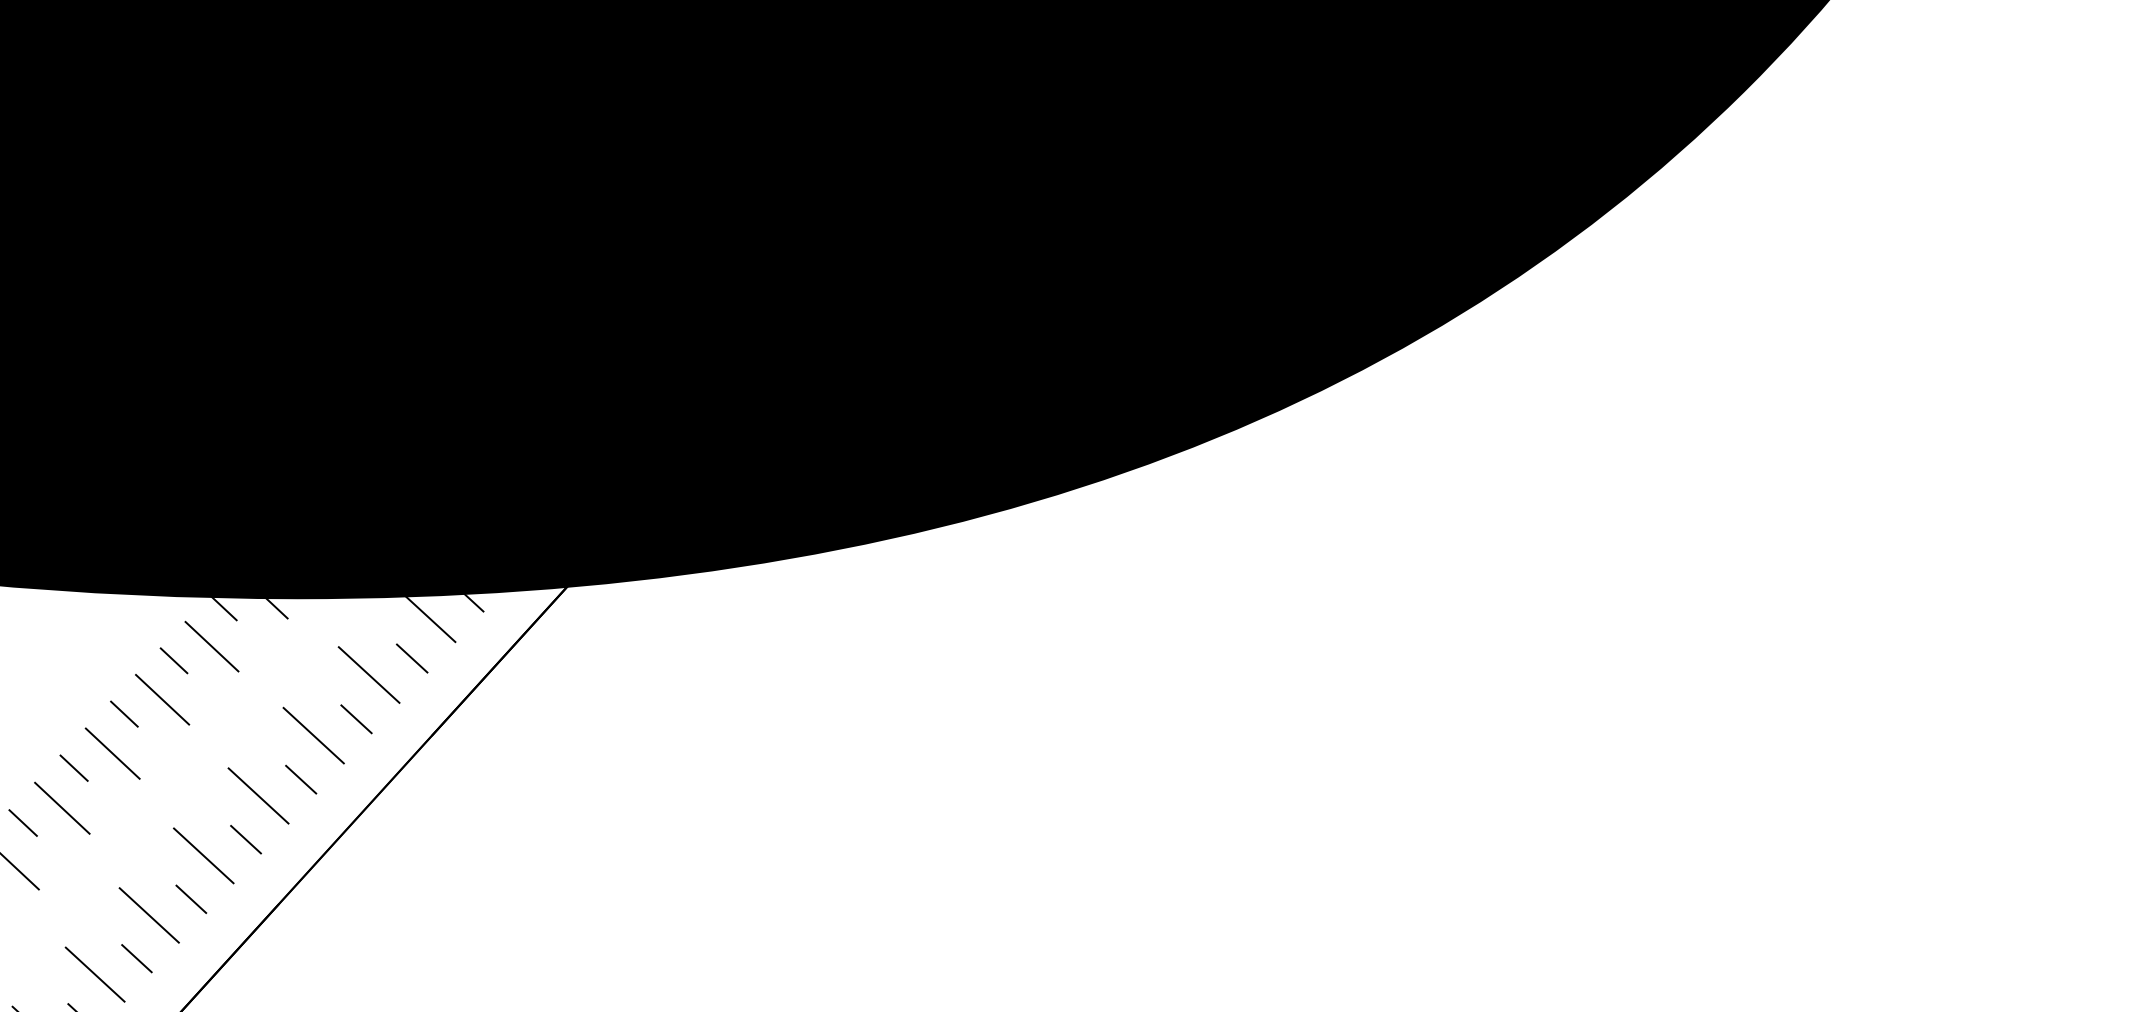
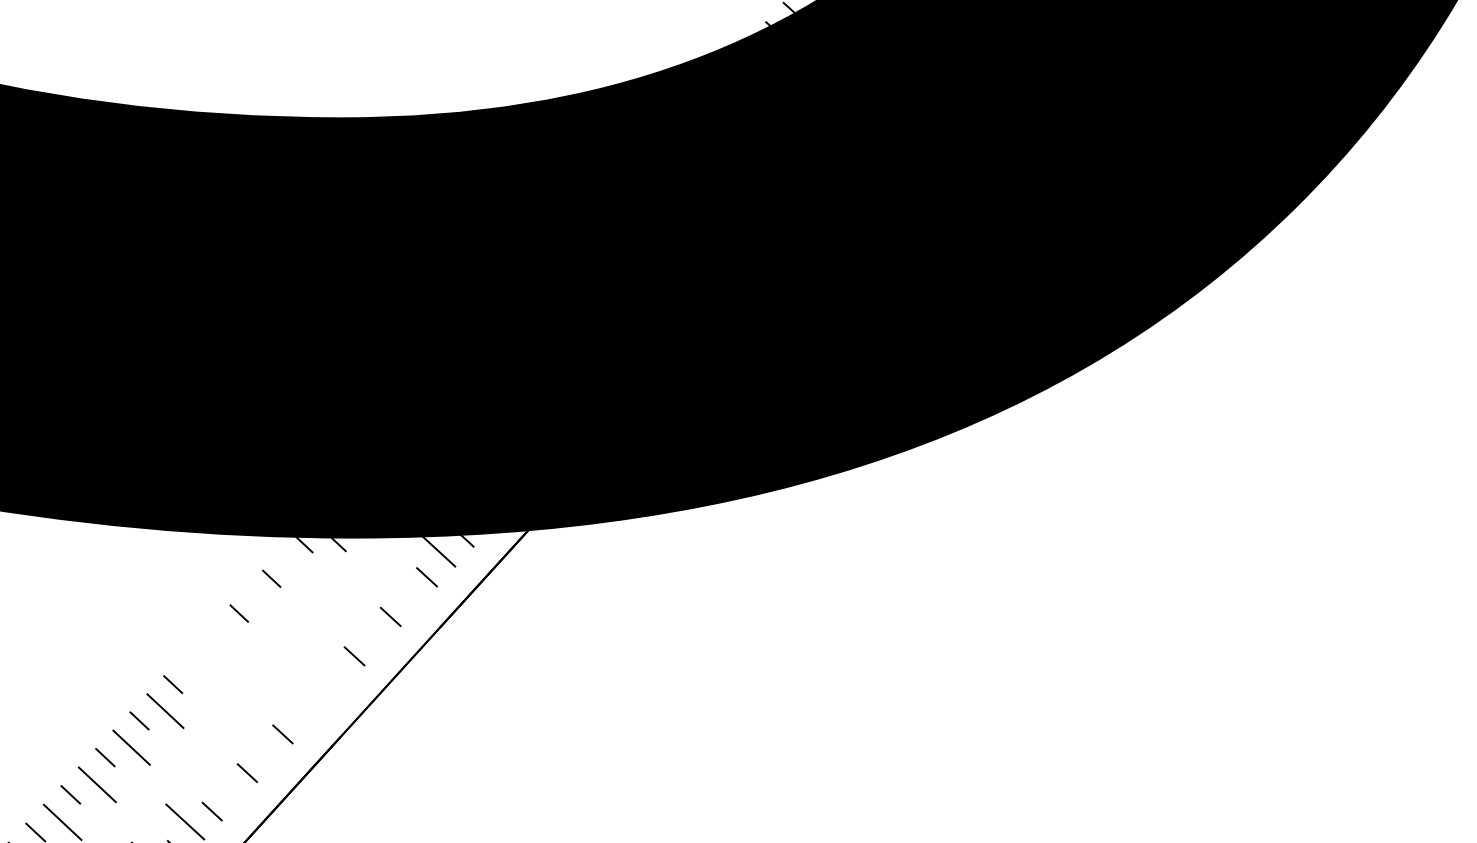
line: (212, 646) -> (296, 569), removed
line: (368, 674) -> (398, 587), removed
line: (161, 700) -> (263, 604), removed
line: (313, 735) -> (362, 627), removed
line: (112, 752) -> (231, 638), removed
line: (74, 767) -> (206, 648), removed
line: (258, 795) -> (326, 666), removed
line: (61, 807) -> (198, 674), removed
line: (245, 839) -> (318, 695), removed
line: (202, 854) -> (290, 705), removed
line: (149, 914) -> (255, 744), removed
line: (95, 974) -> (220, 783), removed

